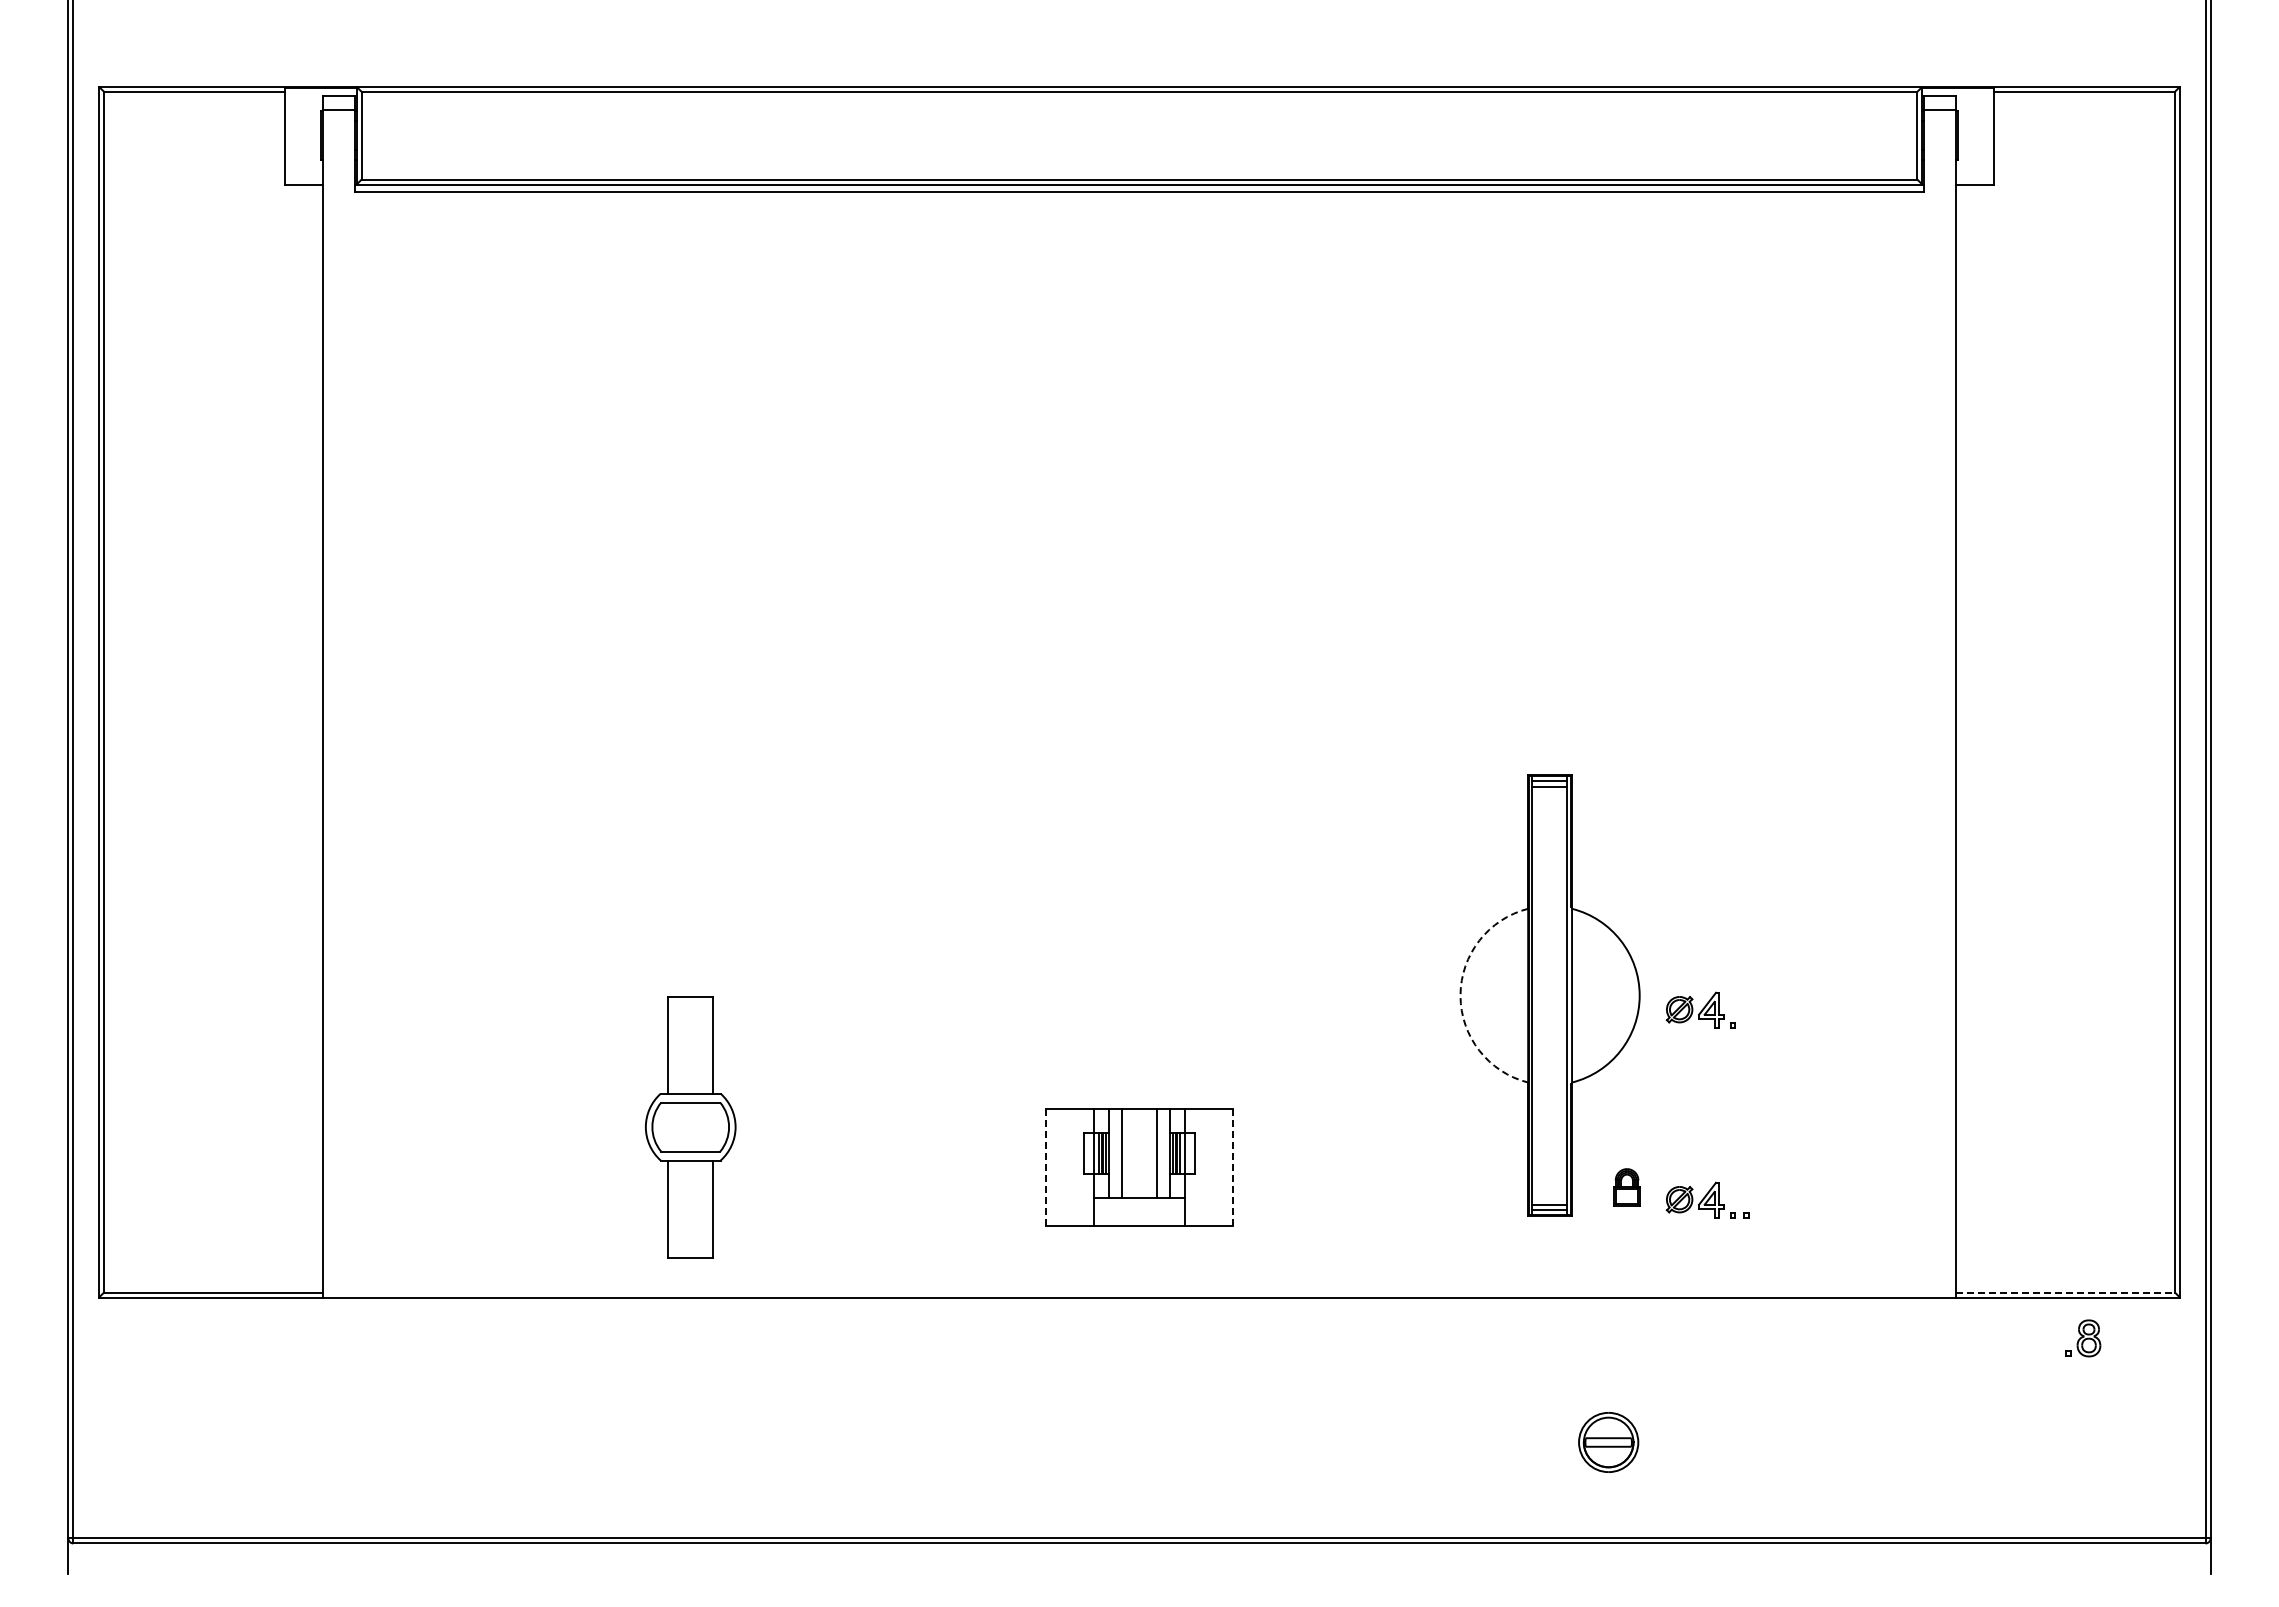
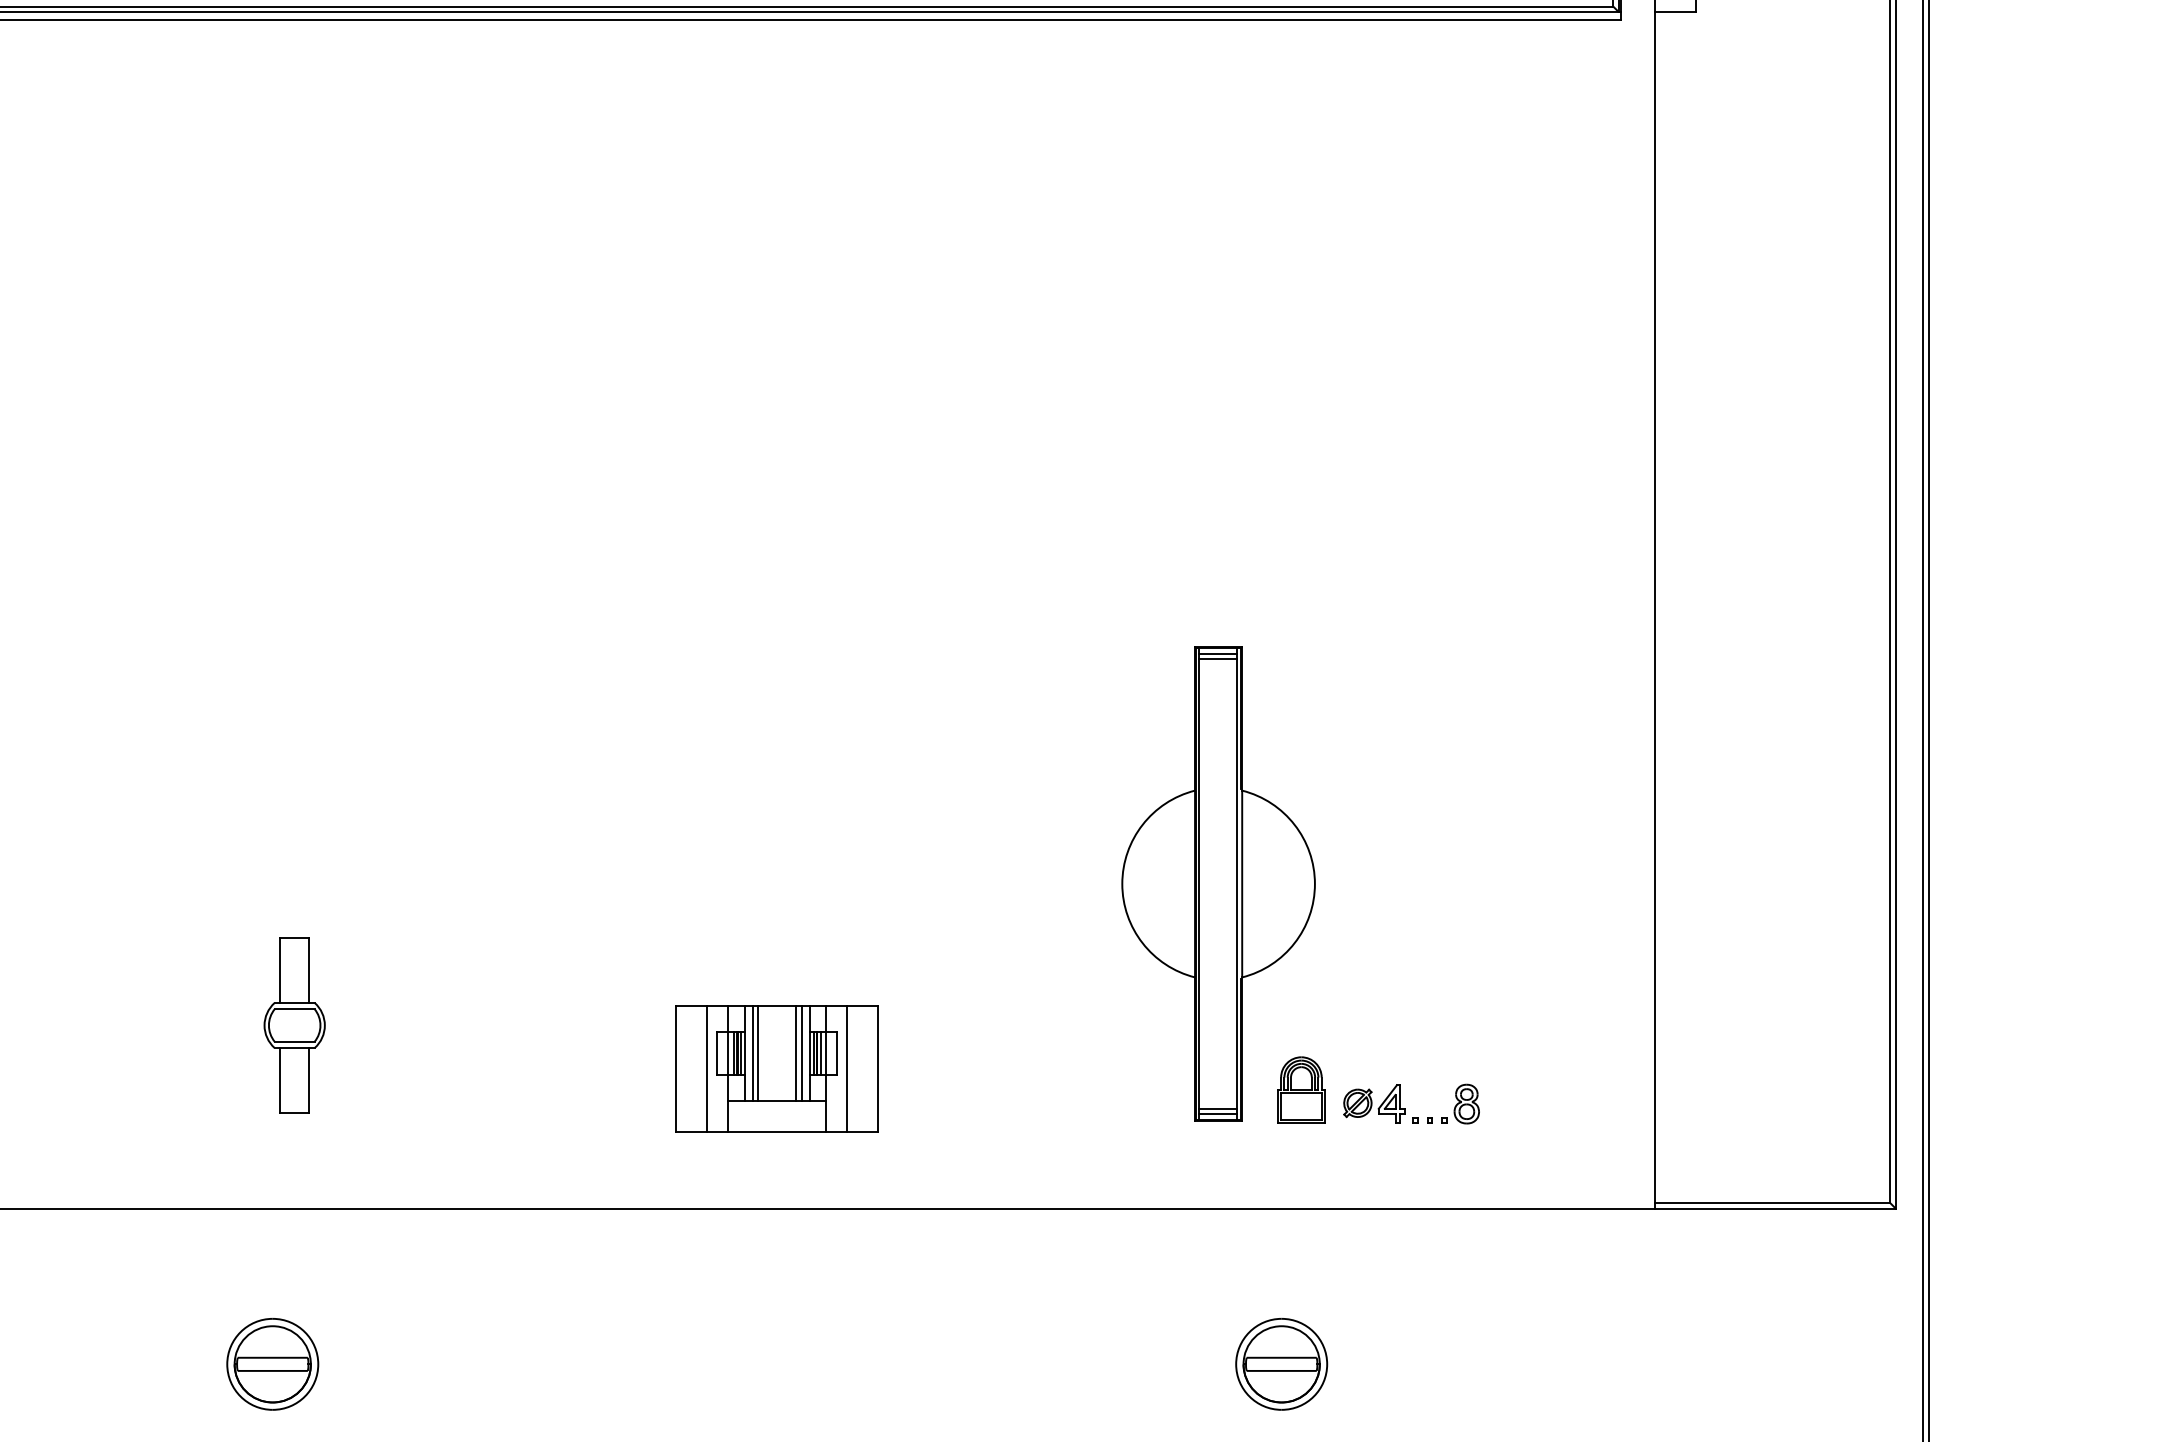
arc: (1460, 995) -> (1122, 883), dashed -> solid
part: (1700, 1009) -> (1380, 898), removed
part: (690, 1127) -> (294, 1025), size x0.62
line: (1116, 1152) -> (752, 1052), added
line: (1162, 1152) -> (801, 1052), added
line: (1045, 1167) -> (676, 1068), dashed -> solid
line: (1074, 1167) -> (707, 1068), added
line: (1204, 1167) -> (847, 1068), added
line: (1233, 1167) -> (878, 1068), dashed -> solid
part: (1626, 1187) -> (1300, 1090), size x1.67
line: (2065, 1292) -> (1772, 1203), dashed -> solid
part: (2083, 1338) -> (1460, 1104), moved
part: (670, 1442) -> (273, 1364), added
part: (1608, 1442) -> (1281, 1364), size x1.43

